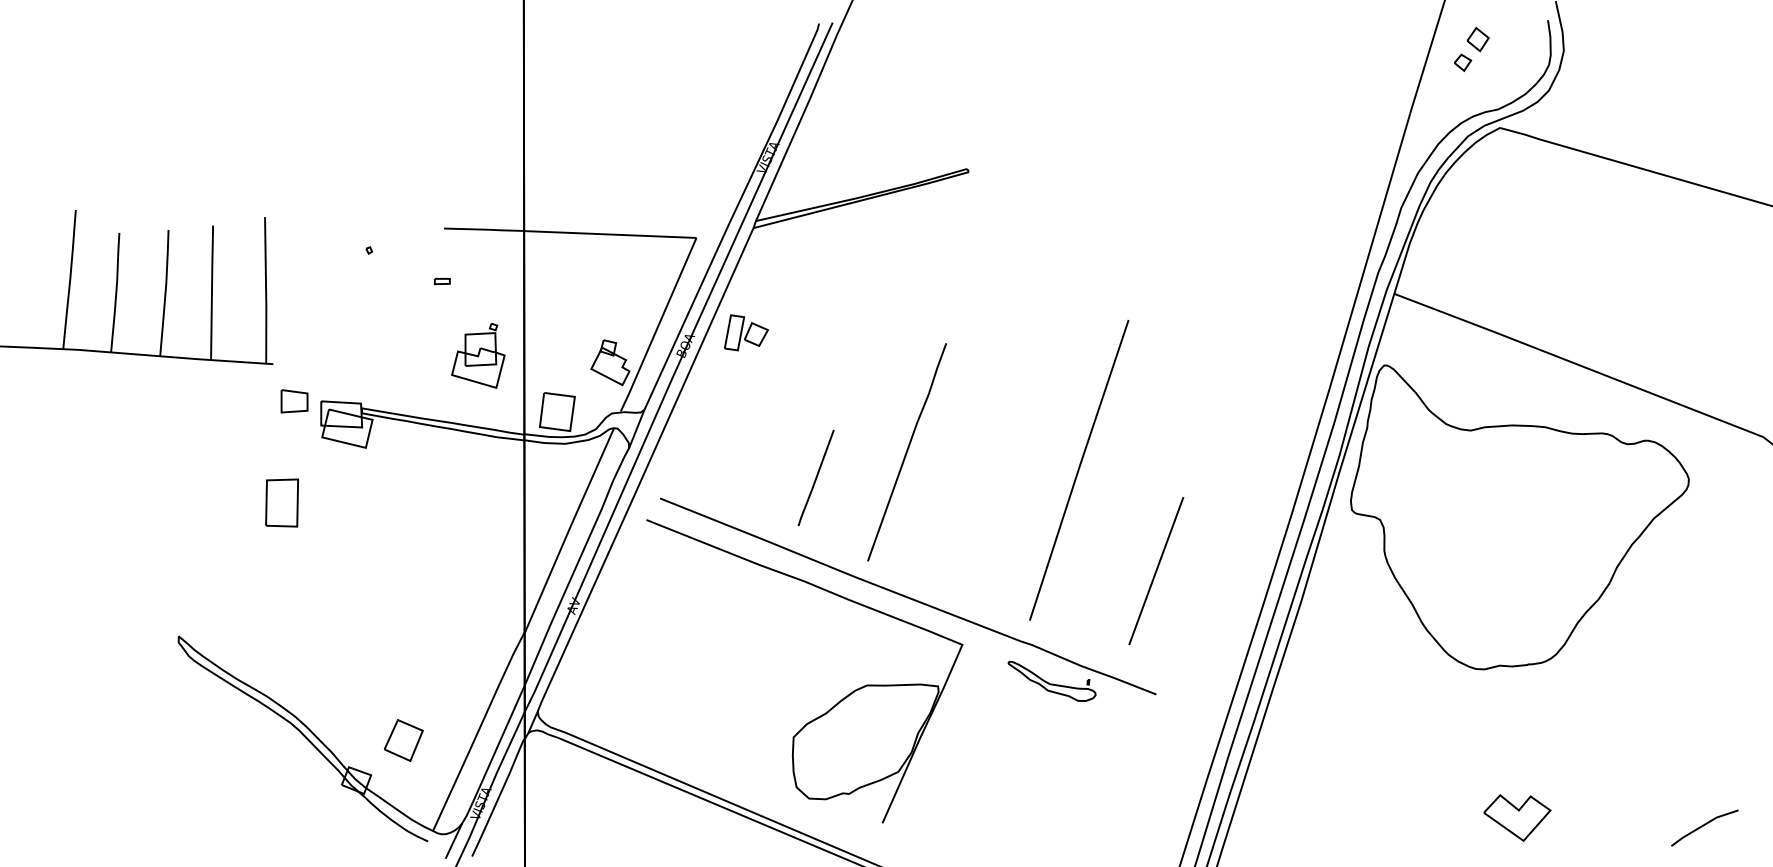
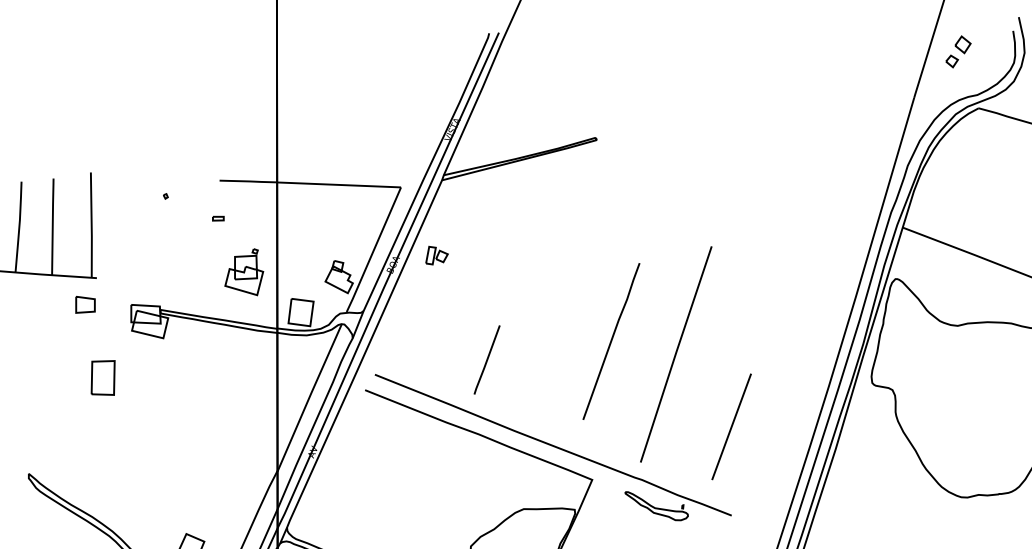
part: (746, 332) -> (437, 255), size x0.7
part: (294, 401) -> (85, 304), moved
line: (906, 452) -> (611, 341), moved

